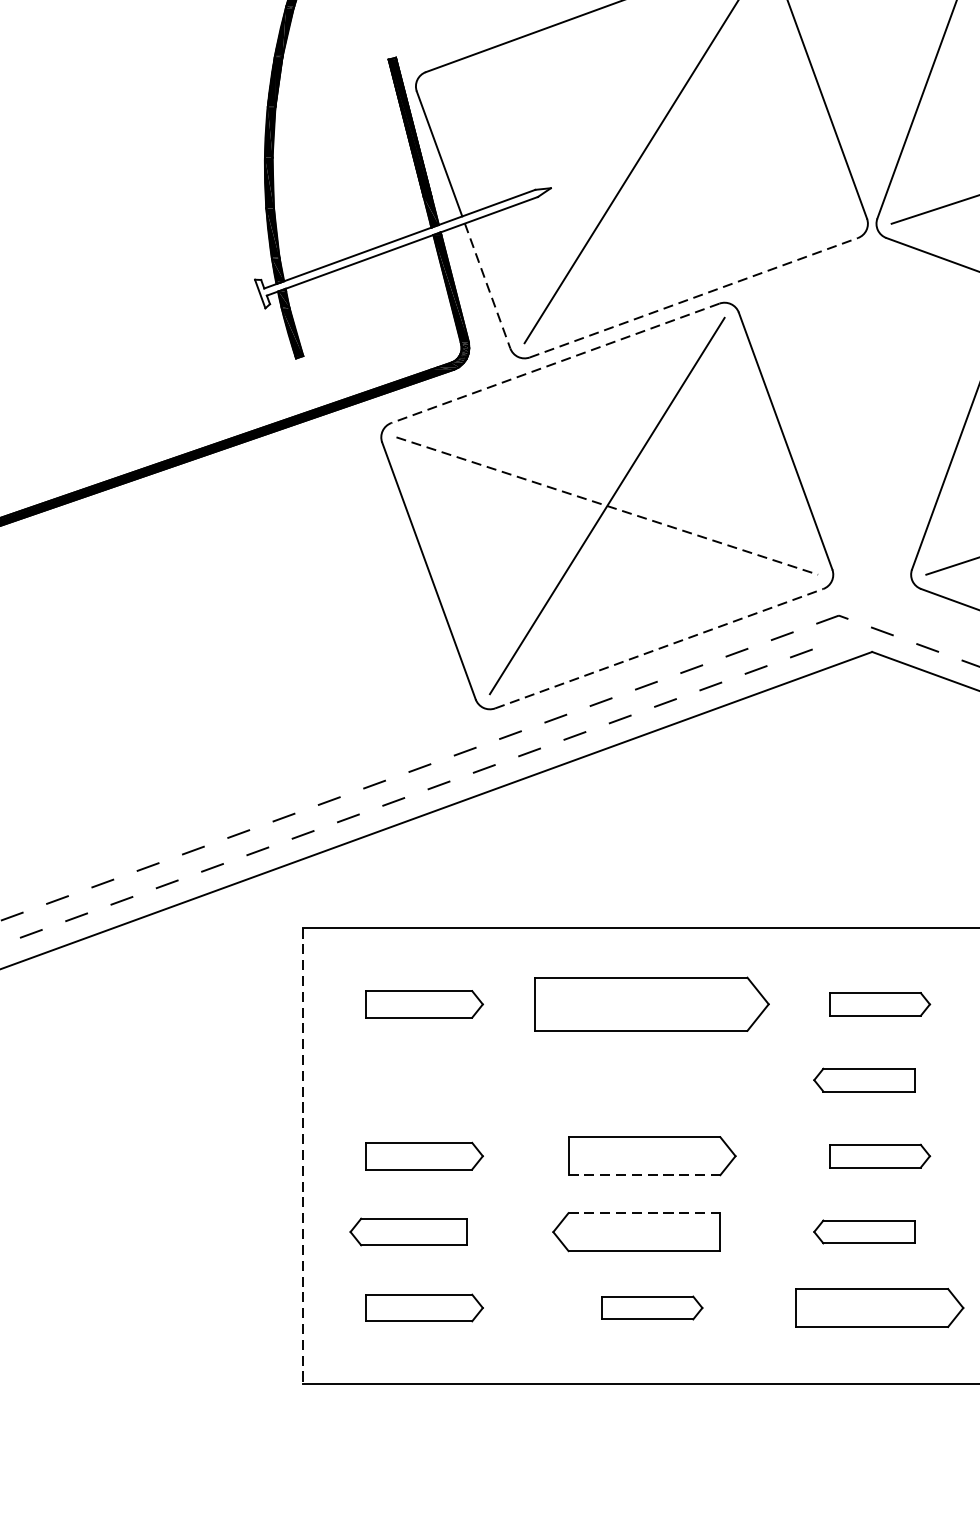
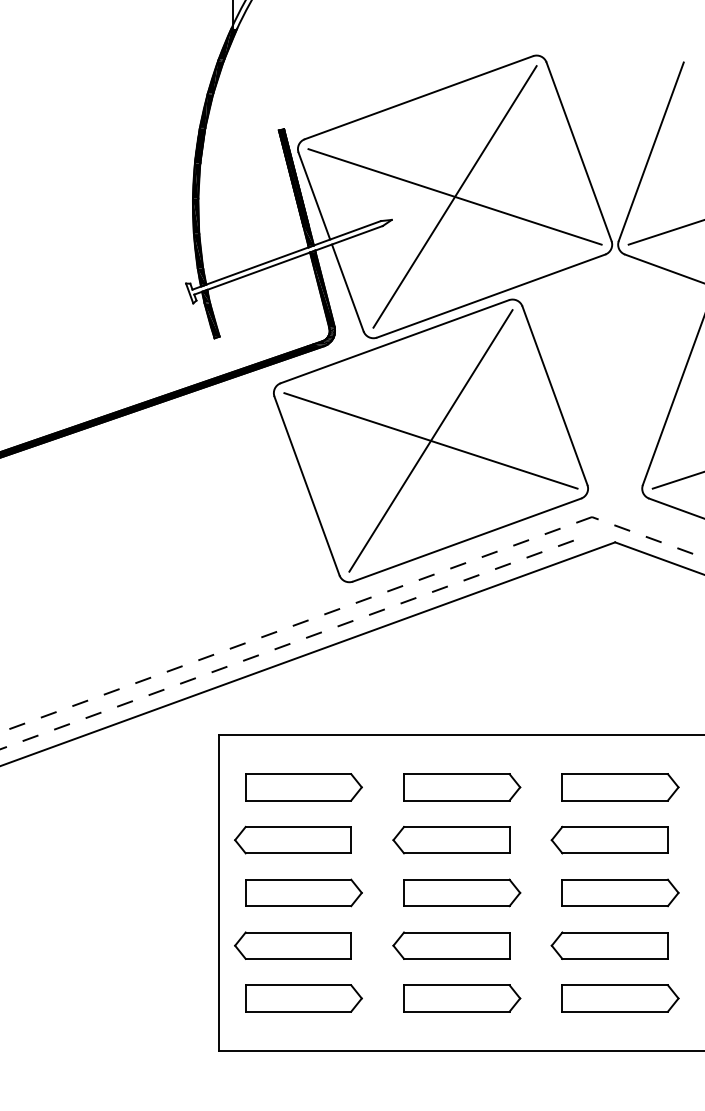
line: (641, 154) -> (454, 196), added
line: (487, 286) -> (347, 288), dashed -> solid
line: (694, 296) -> (491, 295), dashed -> solid
line: (554, 363) -> (394, 341), dashed -> solid
line: (608, 506) -> (431, 441), dashed -> solid
line: (659, 647) -> (467, 539), dashed -> solid
part: (423, 1004) -> (303, 787), size x1.43
part: (652, 1004) -> (462, 787), size x0.71
part: (879, 1004) -> (620, 787), size x1.67
part: (408, 1079) -> (292, 839), added
part: (864, 1079) -> (609, 839), size x1.67
part: (636, 1080) -> (451, 840), added
part: (423, 1155) -> (303, 892), size x1.43
part: (879, 1155) -> (620, 892), size x1.67
line: (303, 1157) -> (219, 893), dashed -> solid
line: (643, 1175) -> (456, 906), dashed -> solid
line: (643, 1213) -> (456, 932), dashed -> solid
part: (408, 1231) -> (292, 945), size x1.43
part: (864, 1231) -> (609, 945), size x1.67
part: (423, 1308) -> (303, 998), size x1.43
part: (652, 1308) -> (462, 998), size x1.67

